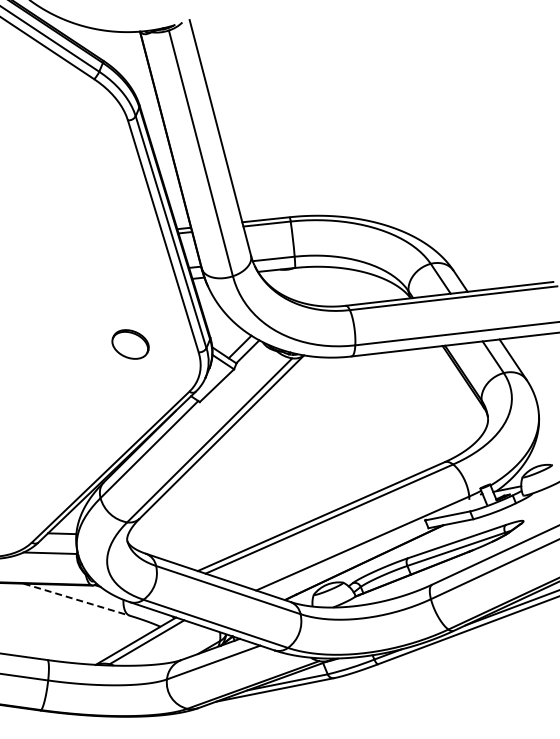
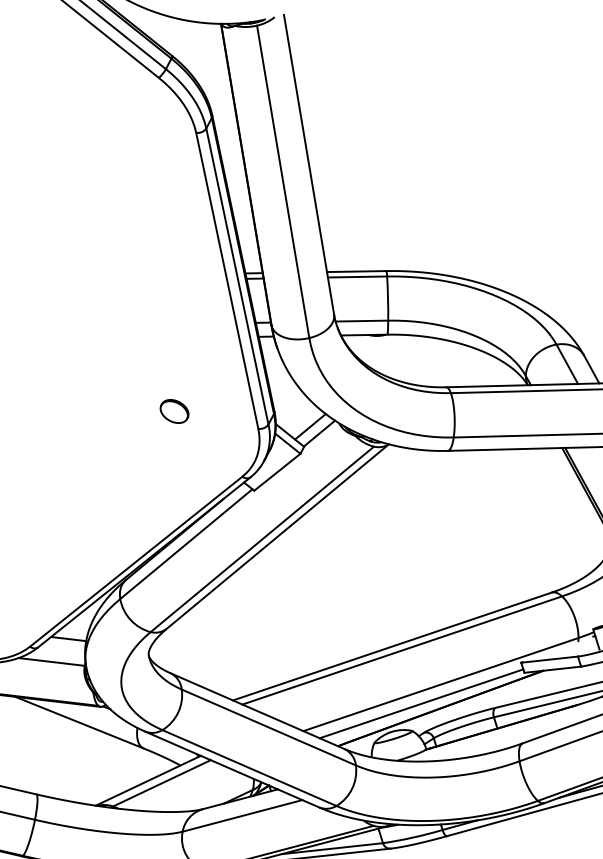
part: (130, 344) -> (174, 411), size x0.62
line: (348, 560) -> (421, 704), added
line: (77, 599) -> (80, 722), dashed -> solid

